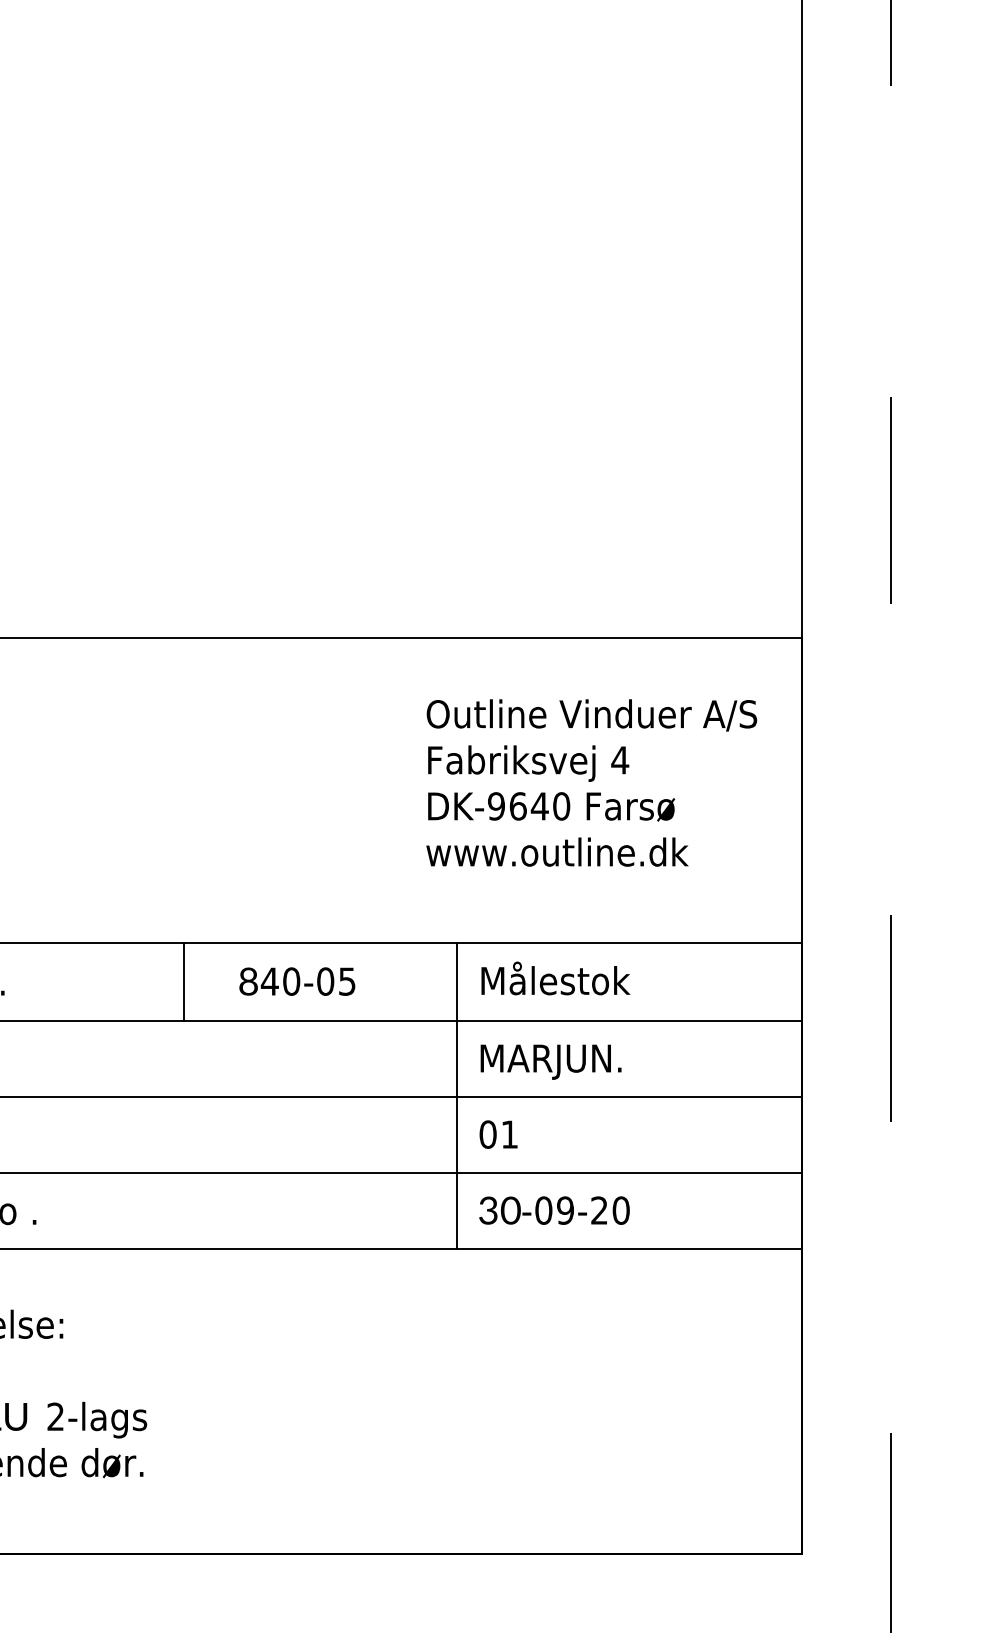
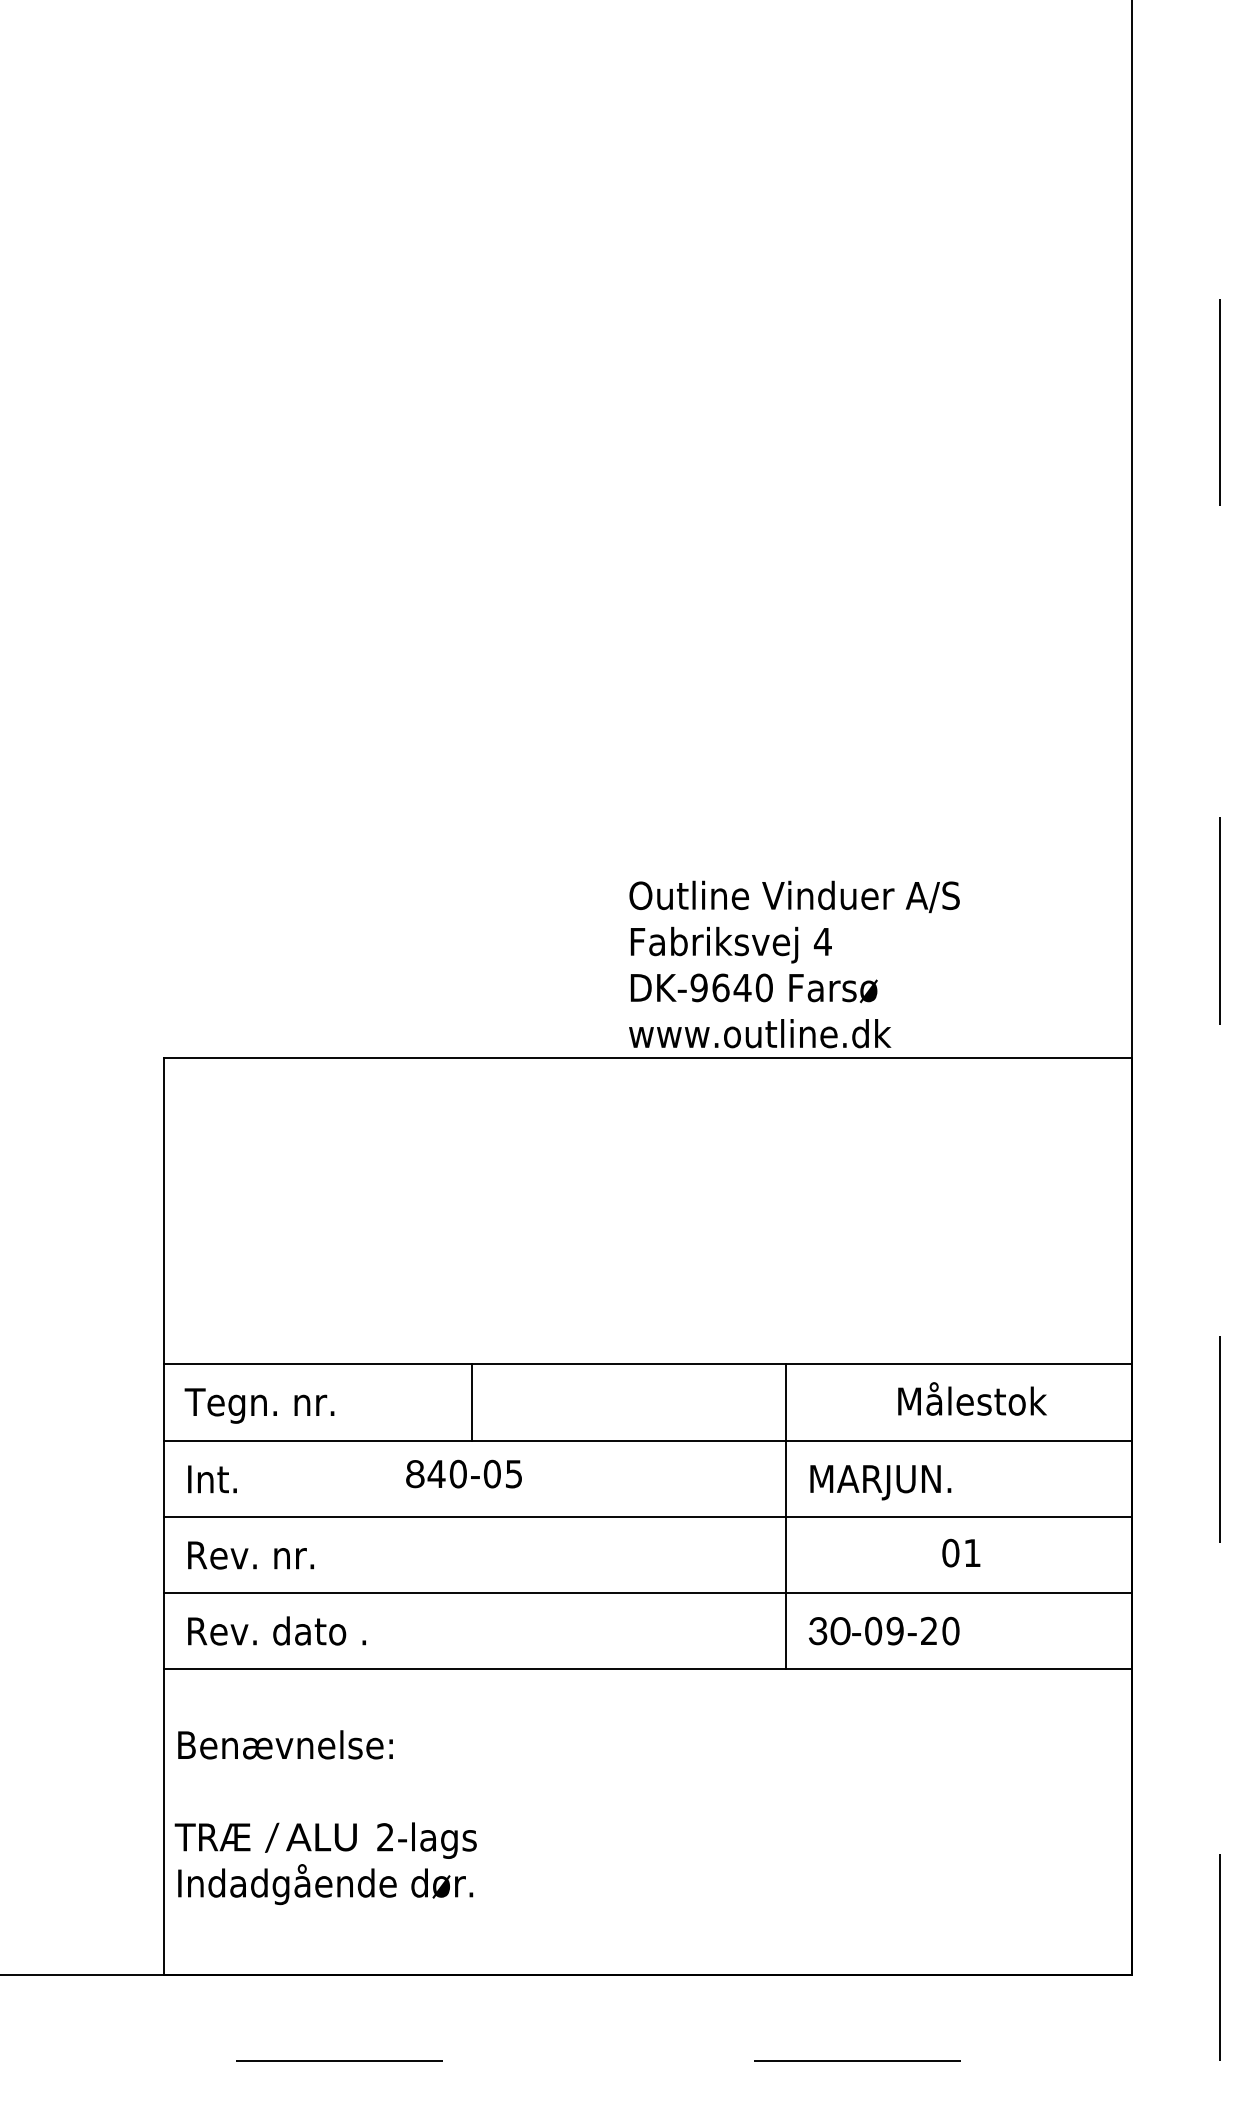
text: (591, 782) -> (794, 964), moved
text: (555, 977) -> (972, 1398), moved
text: (296, 980) -> (463, 1473), moved
line: (183, 981) -> (472, 1402), moved
text: (498, 1133) -> (961, 1552), moved

